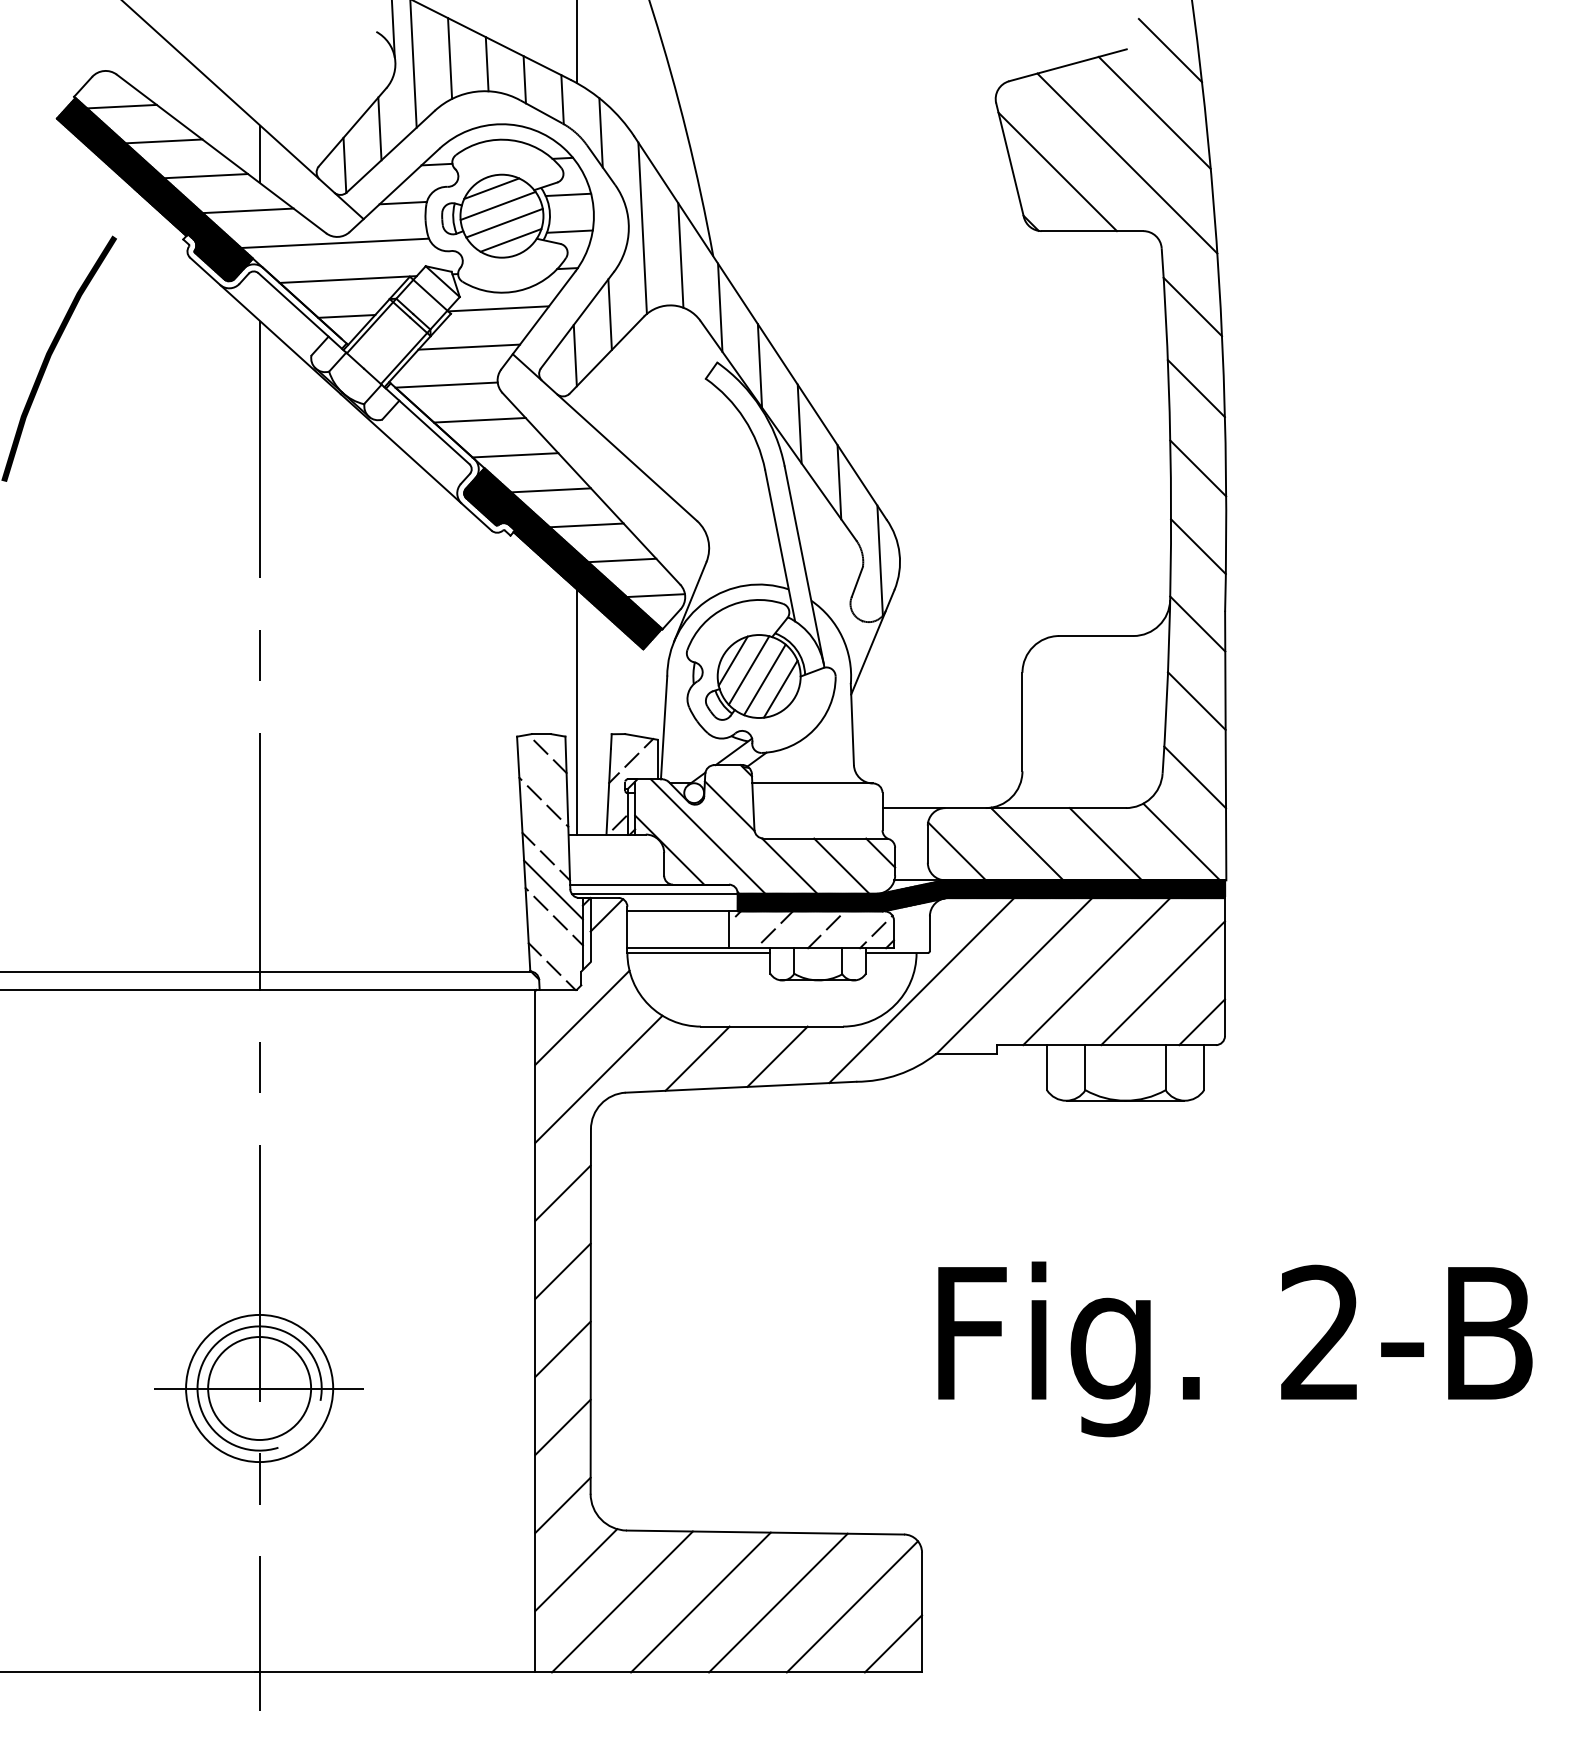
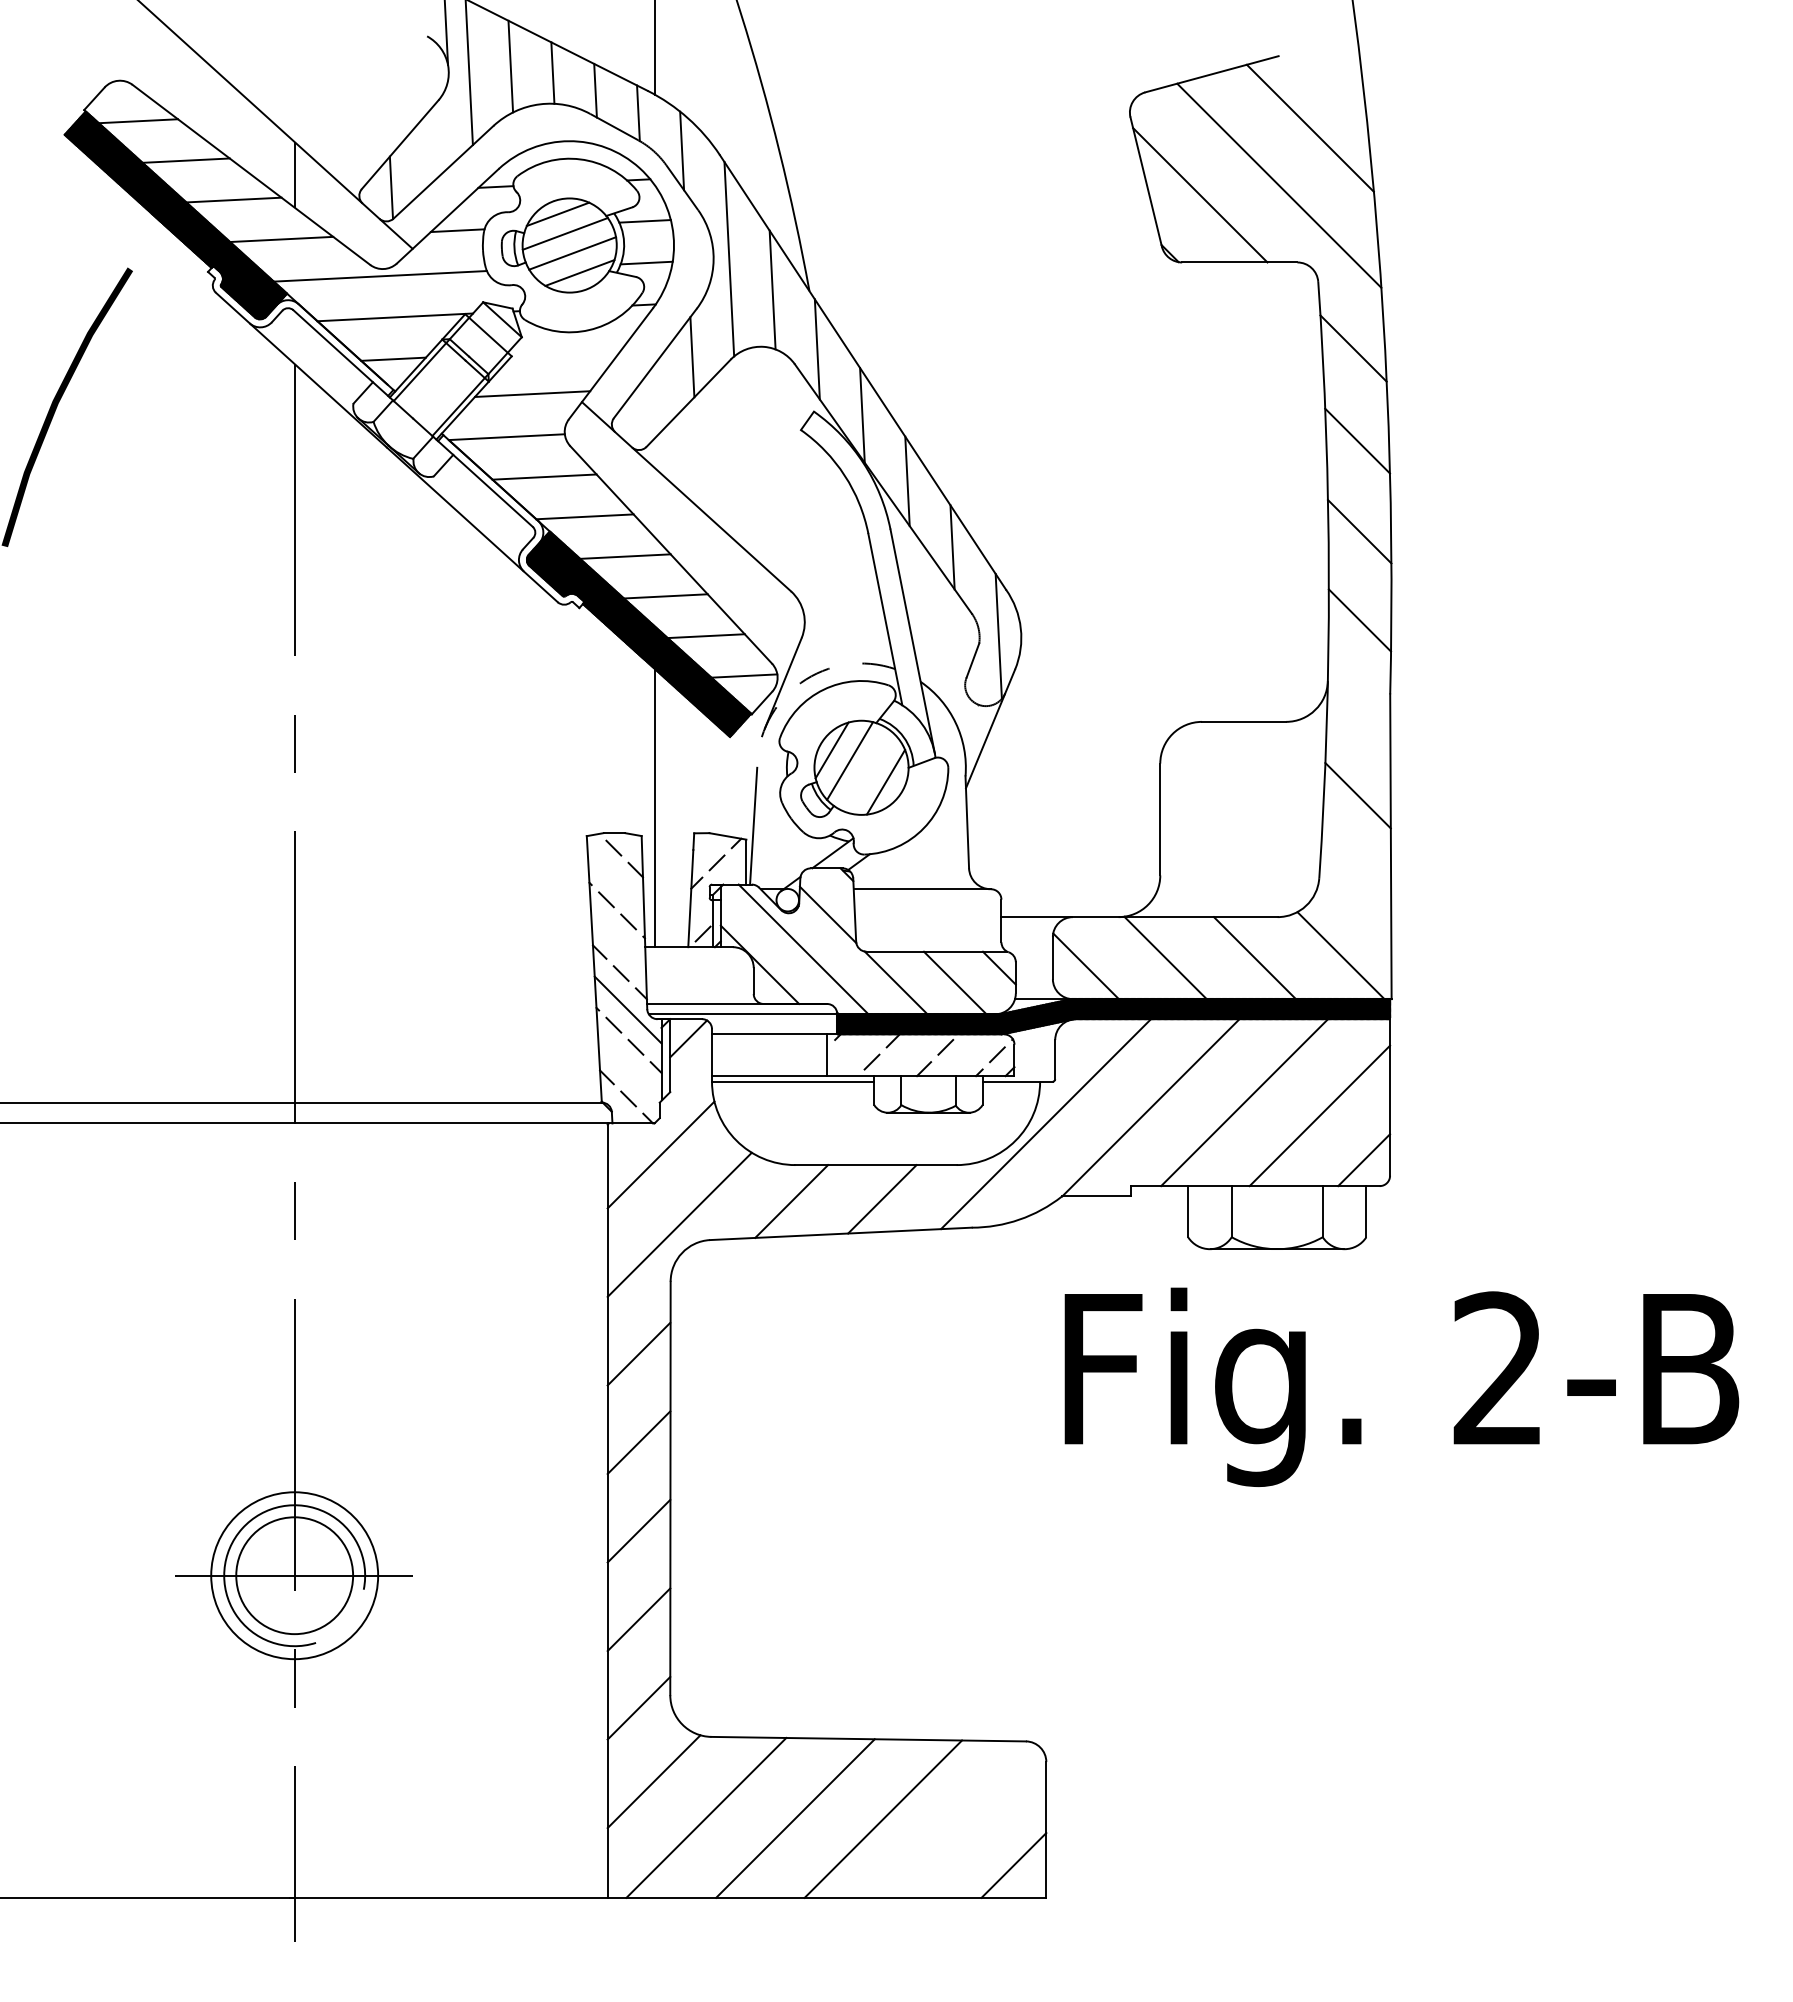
line: (1170, 50) -> (1328, 57), removed
line: (379, 128) -> (430, 146), removed
line: (498, 308) -> (565, 350), removed
line: (574, 355) -> (652, 403), removed
arc: (705, 602) -> (800, 683), solid -> dashed
line: (1197, 624) -> (1358, 708), removed
line: (764, 679) -> (867, 771), removed
line: (1195, 777) -> (1356, 882), removed
text: (1235, 1348) -> (1401, 1386), moved
line: (851, 1606) -> (966, 1823), removed

